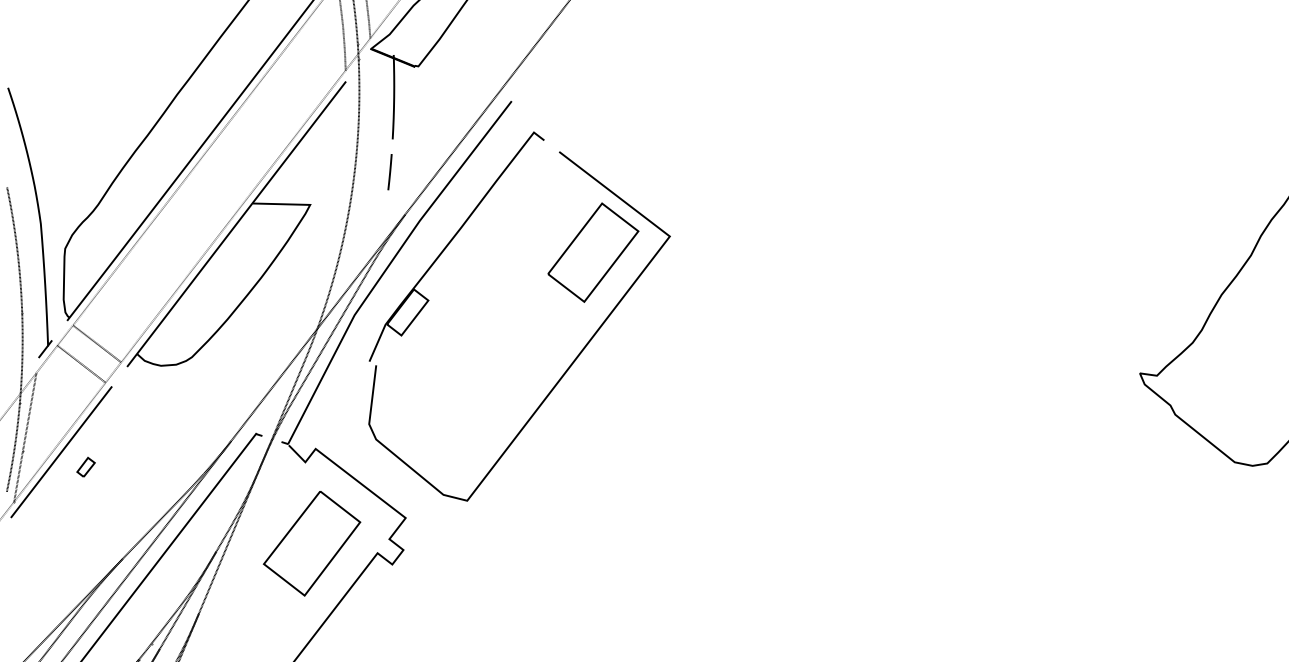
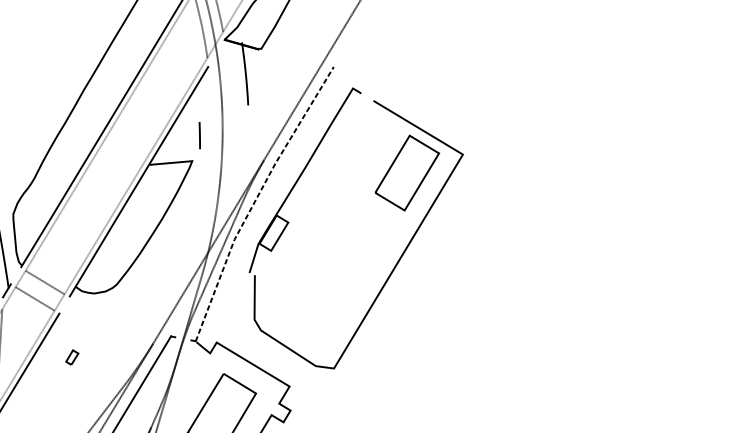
line: (389, 172) -> (199, 135), moved
line: (388, 265) -> (255, 199), solid -> dashed
part: (85, 466) -> (71, 356), moved

